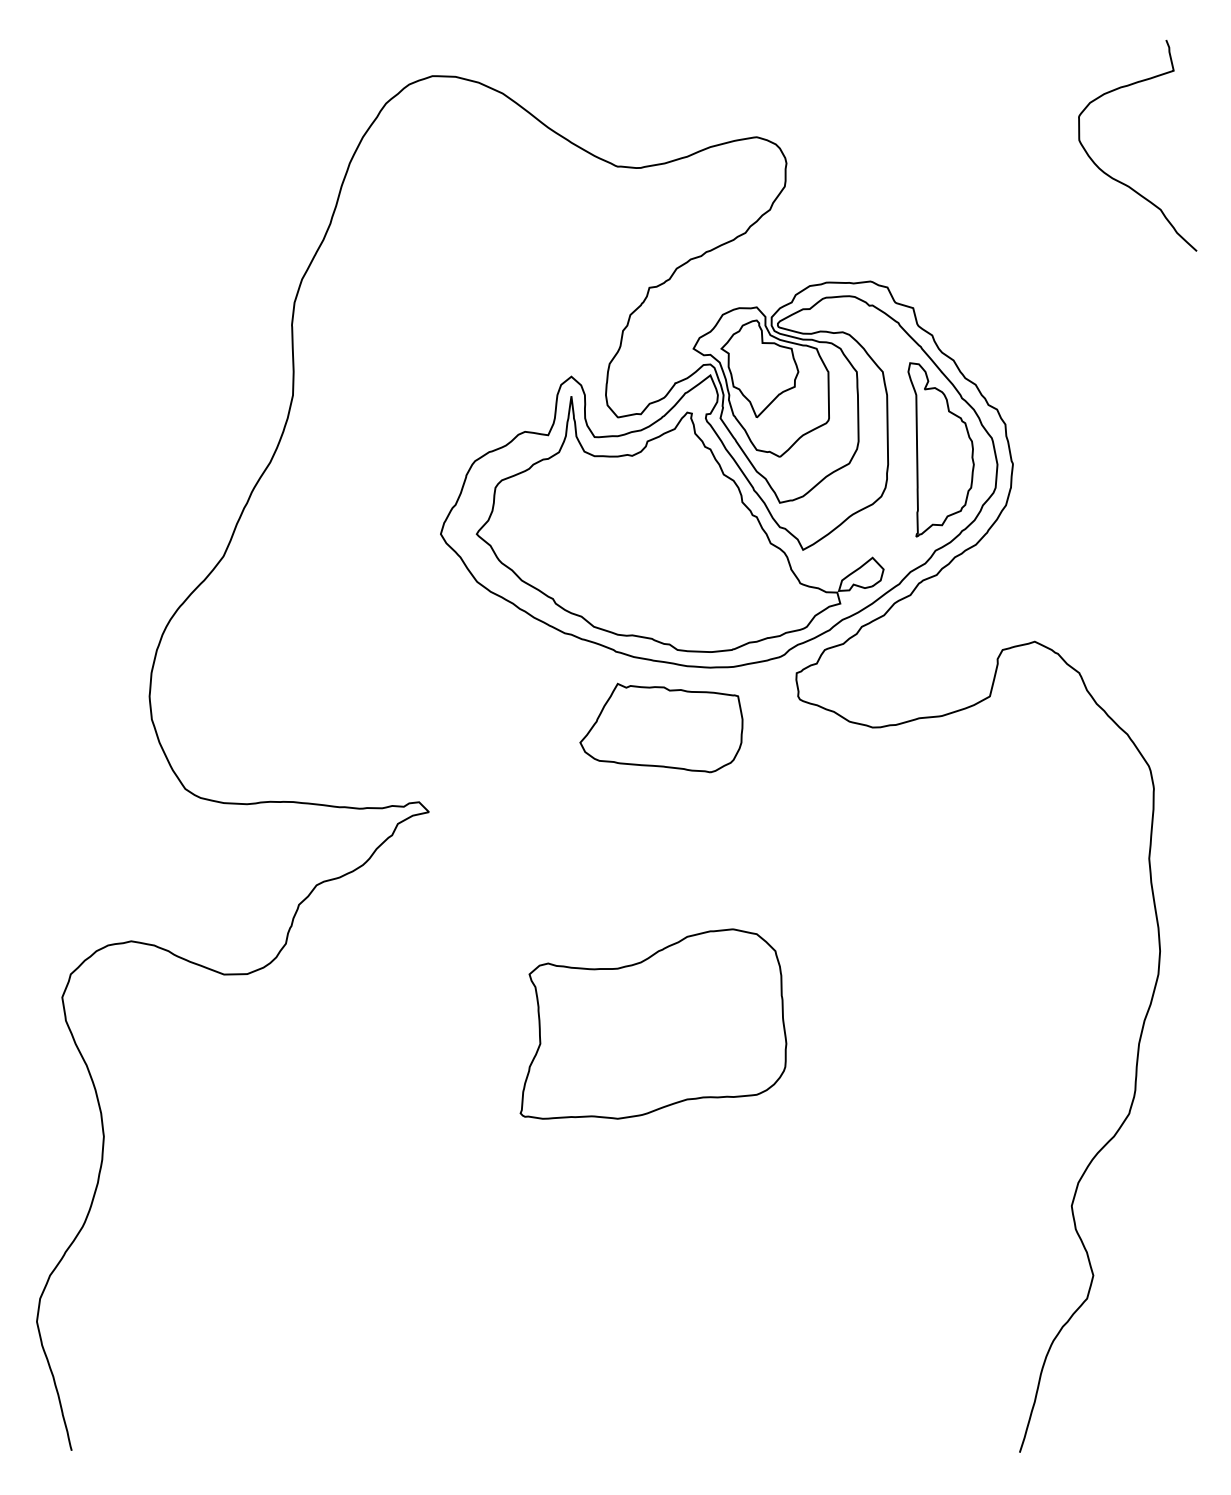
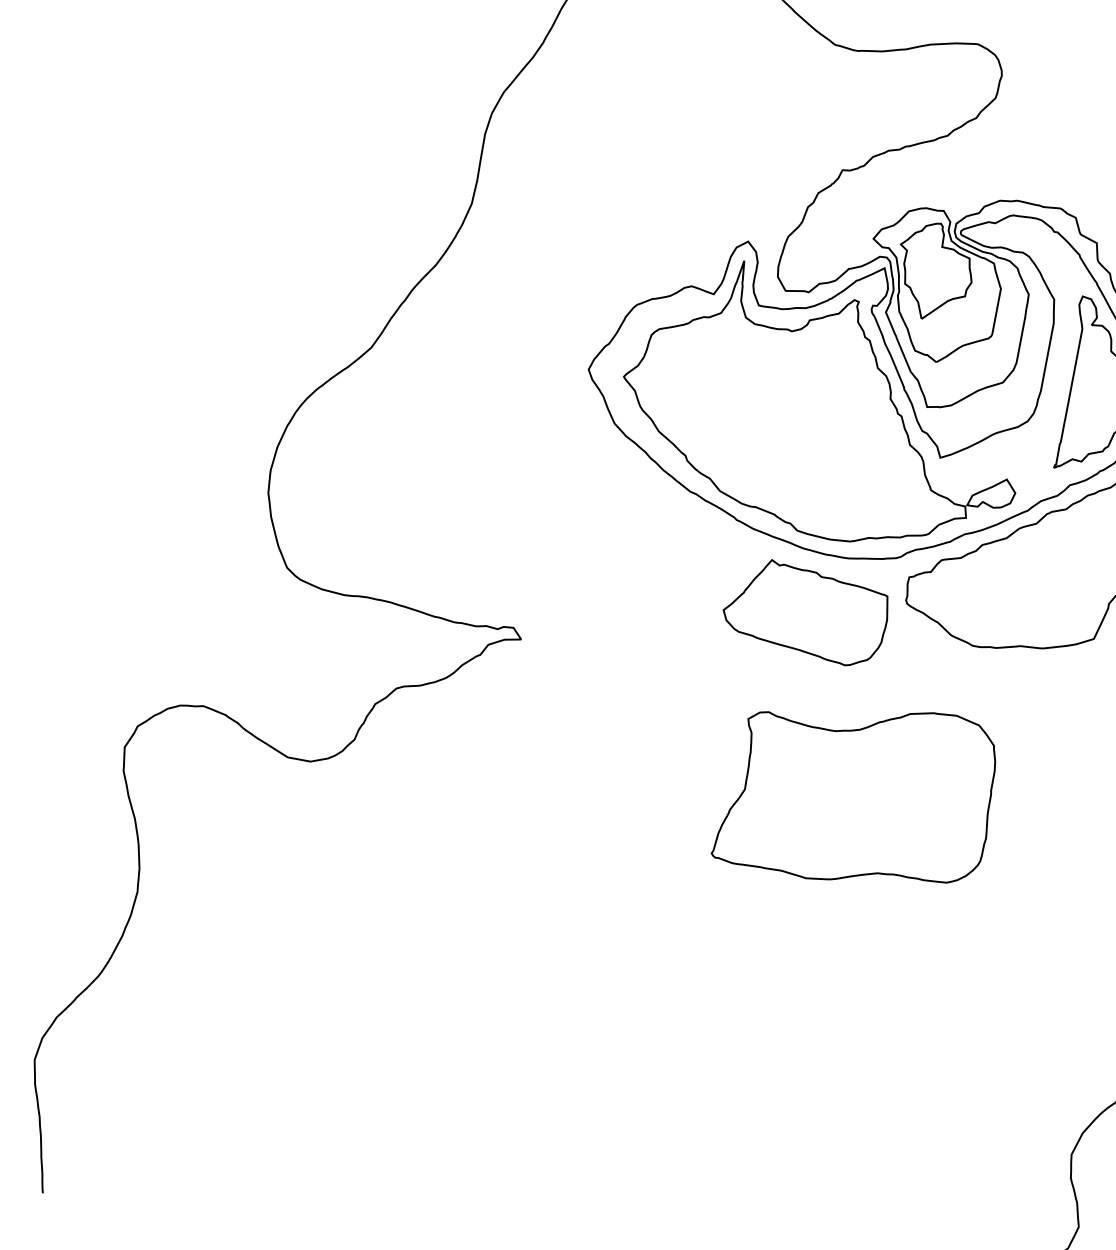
part: (661, 727) -> (806, 611), moved
part: (653, 1023) -> (859, 792), moved

